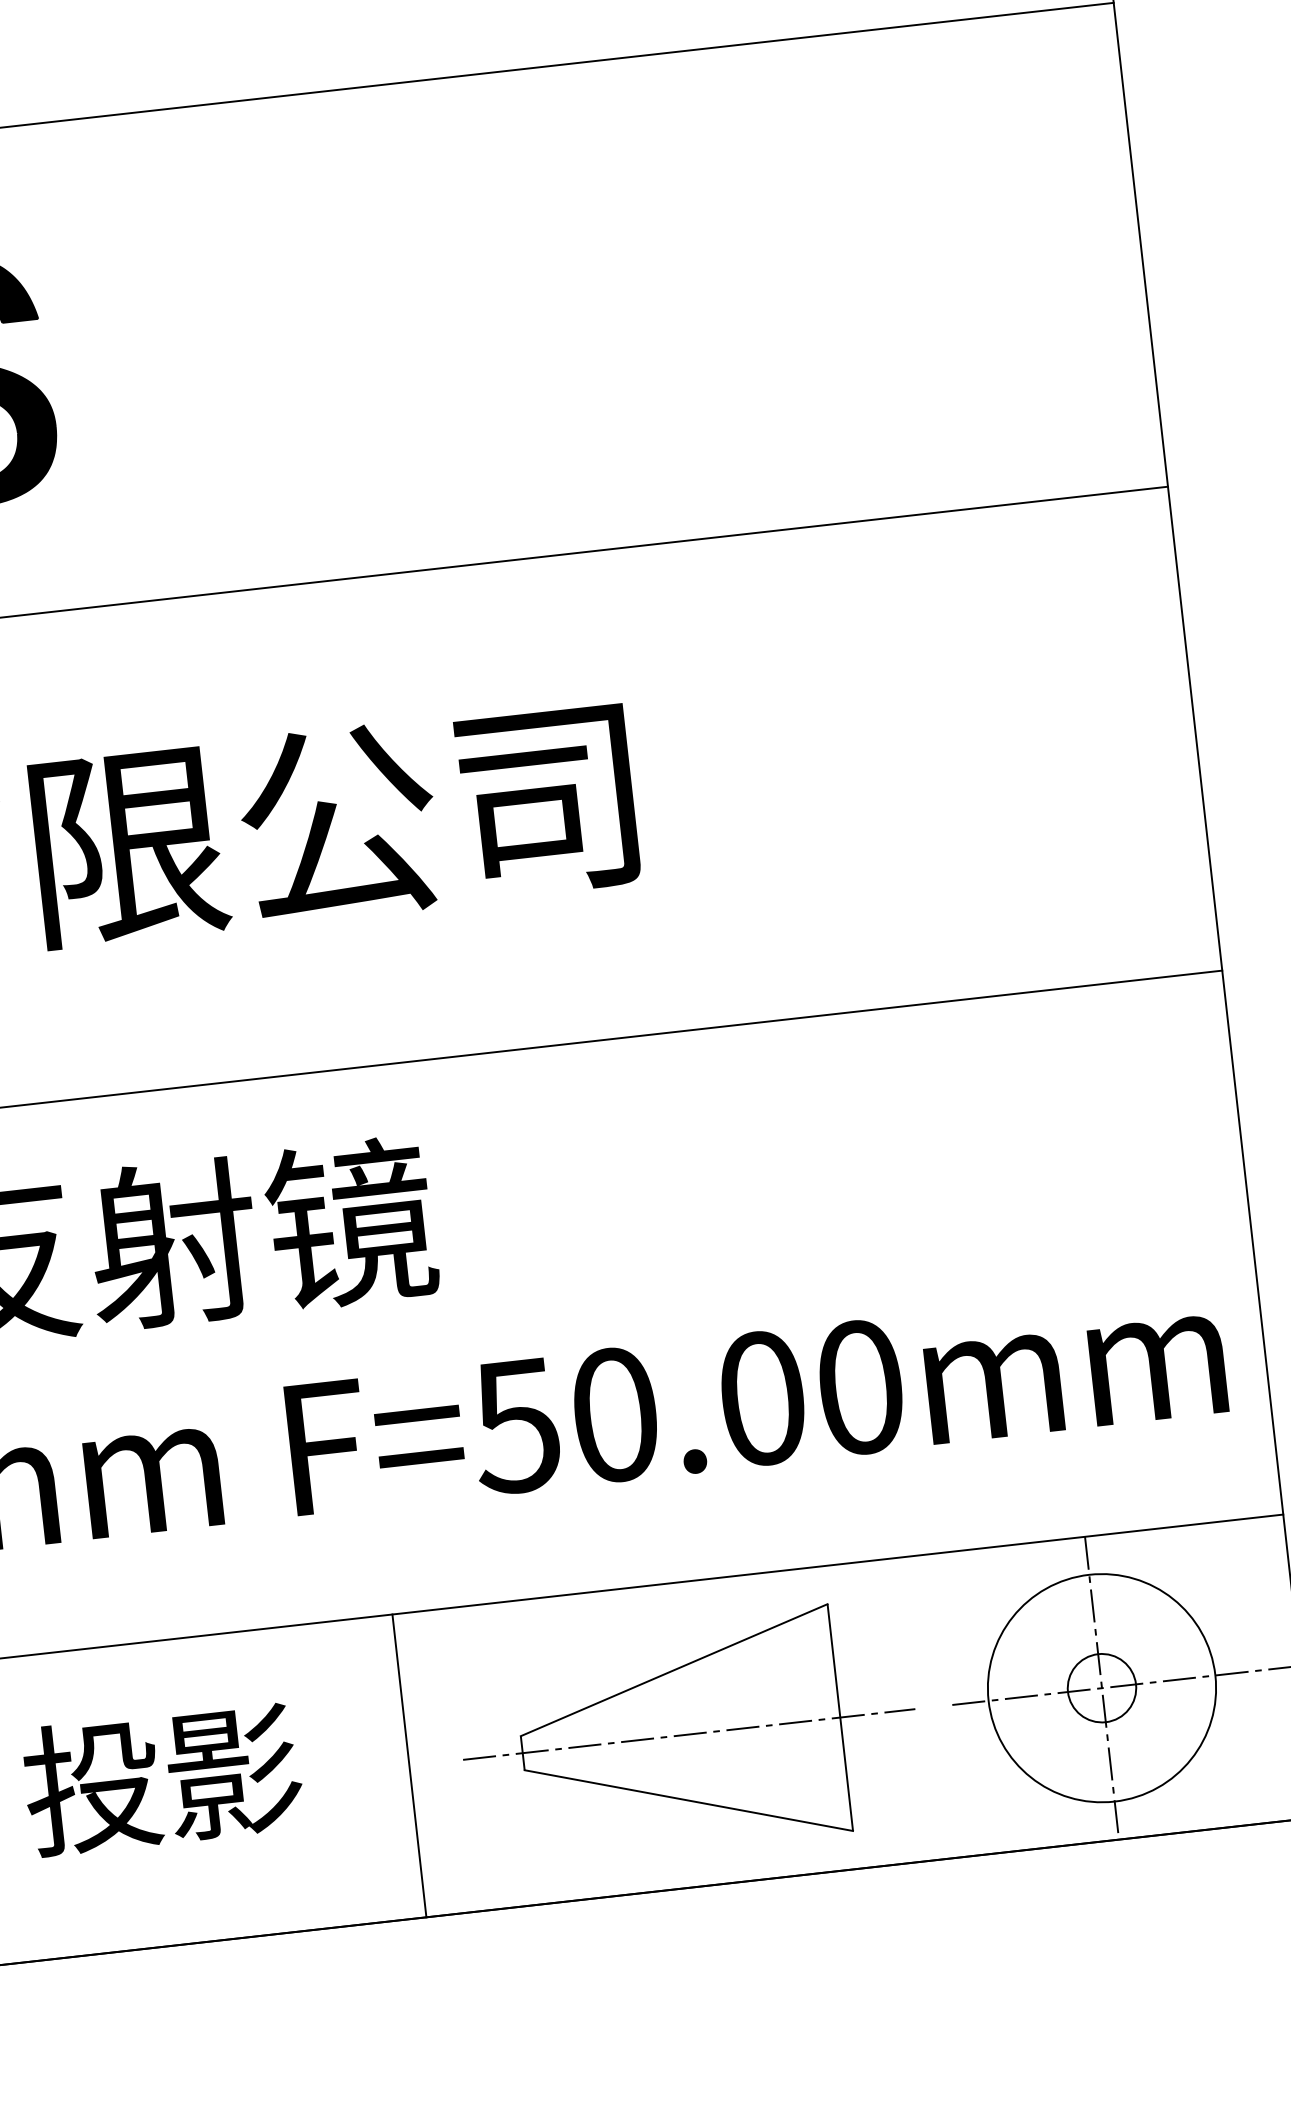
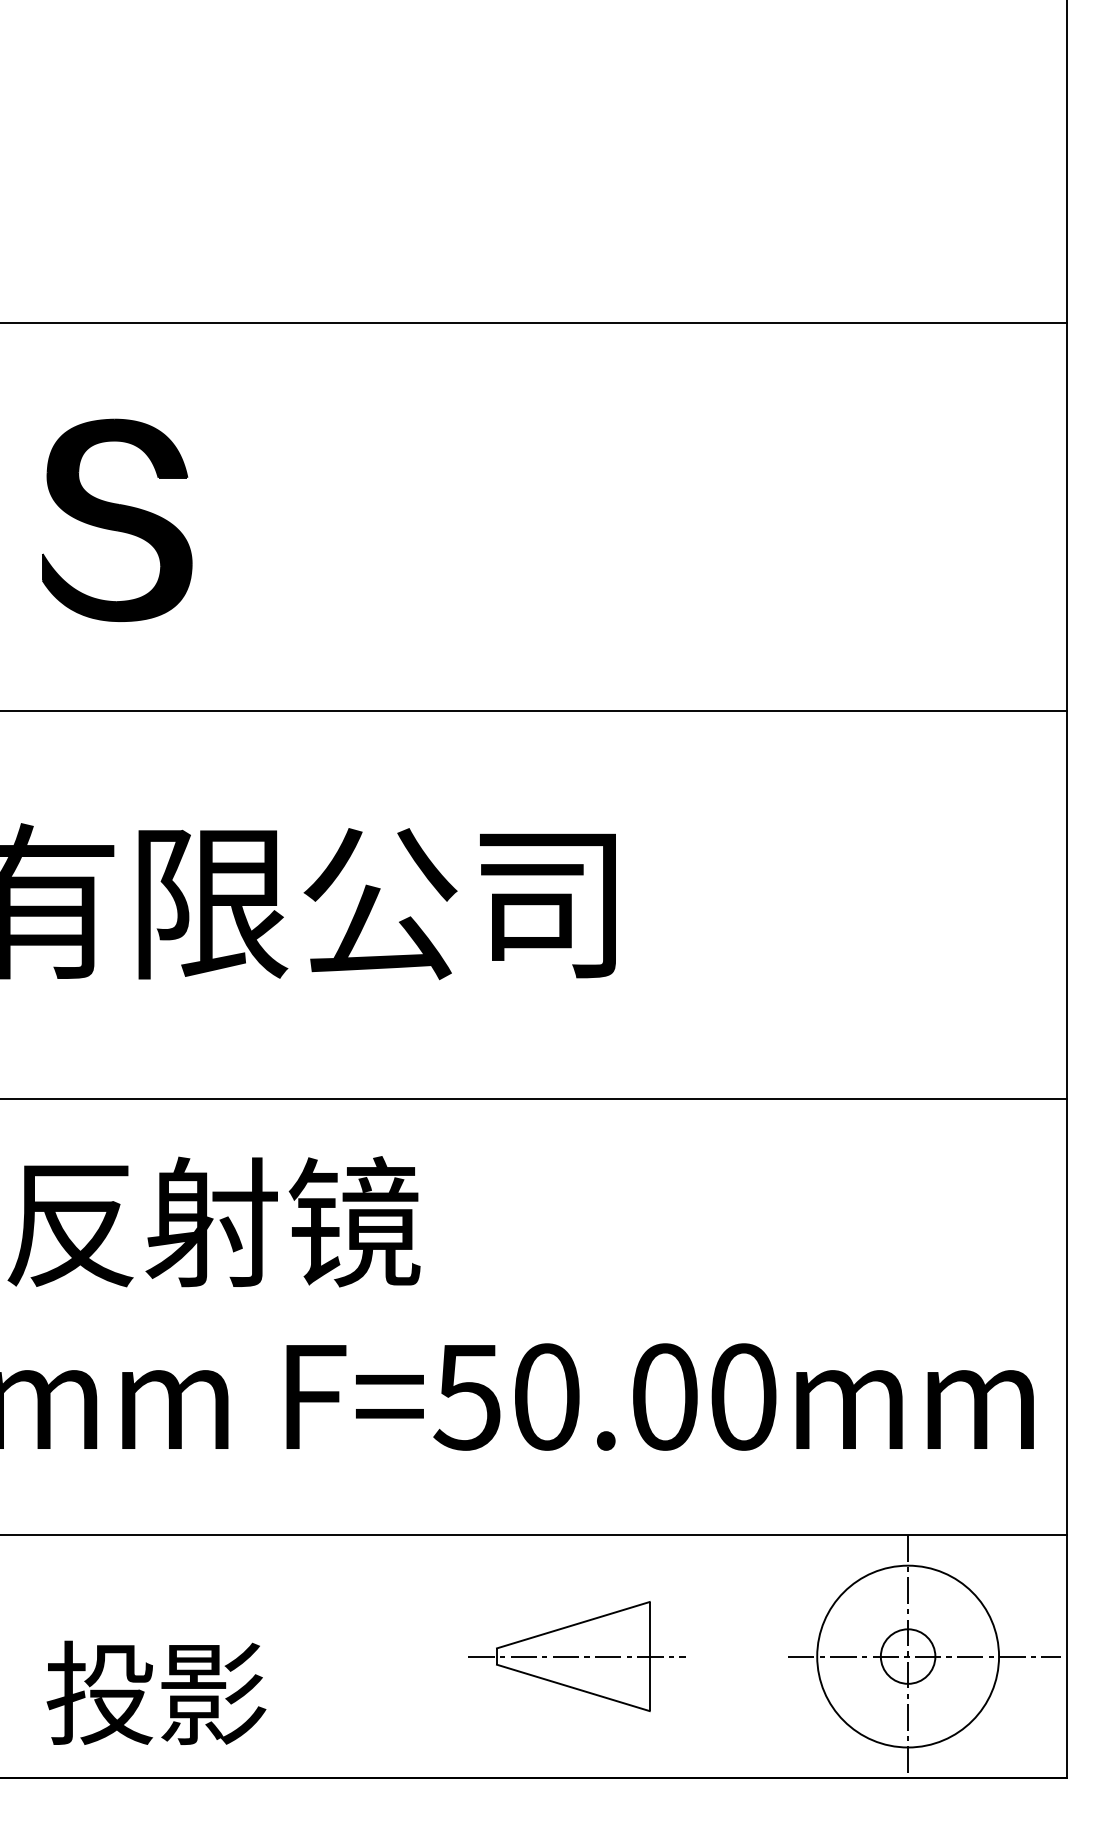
part: (688, 1734) -> (576, 1656), size x0.6
line: (409, 1765) -> (352, 1656), removed
text: (162, 1778) -> (156, 1692), moved

